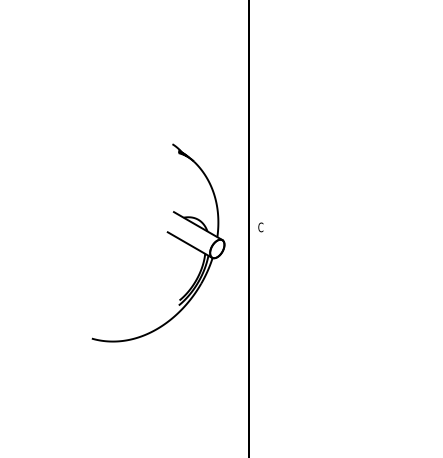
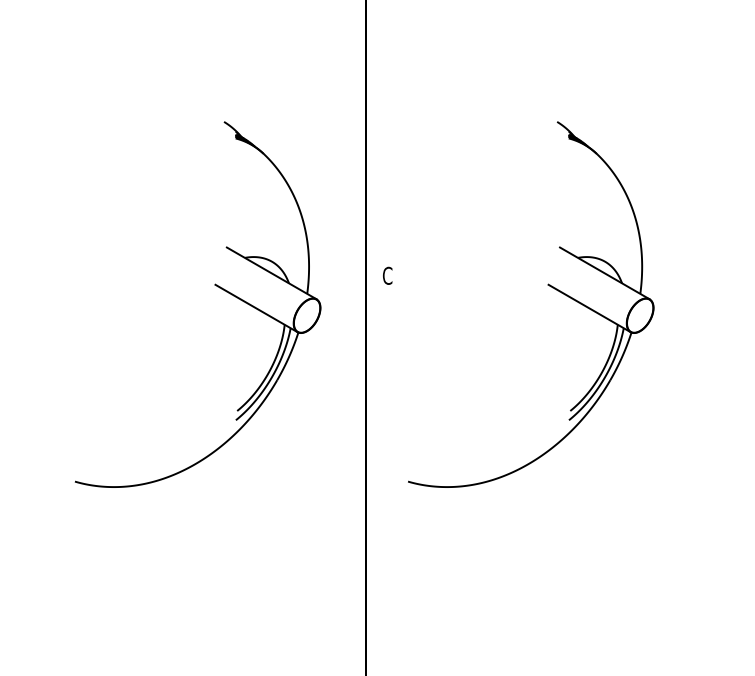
part: (347, 233) -> (548, 287), added

